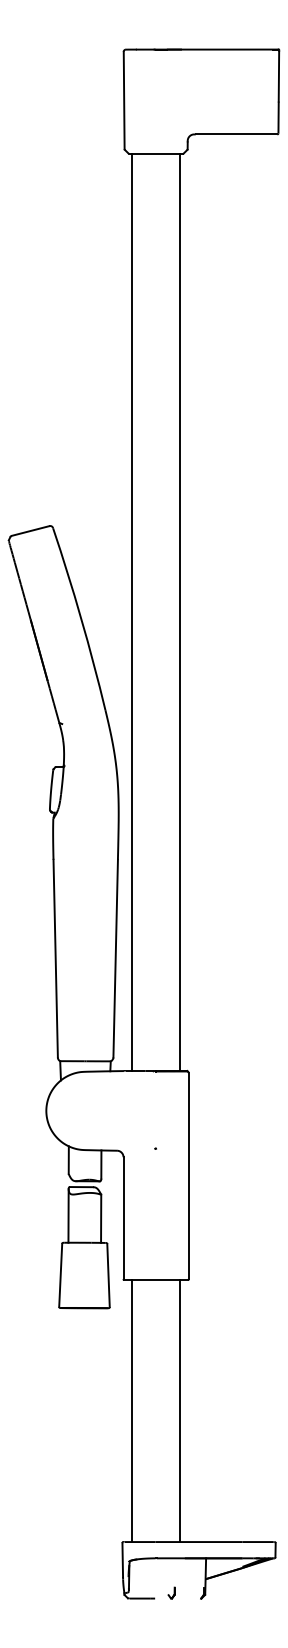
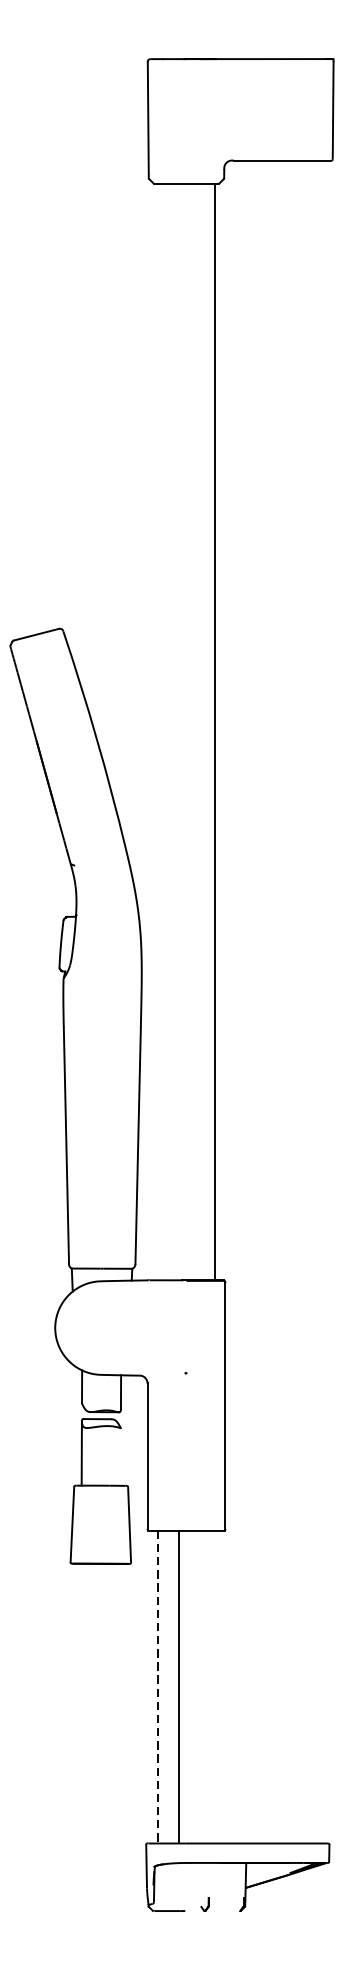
line: (132, 612) -> (158, 732), removed
line: (101, 1218) -> (121, 1456), removed
line: (132, 1411) -> (158, 1687), solid -> dashed
line: (179, 1411) -> (178, 1687), moved

